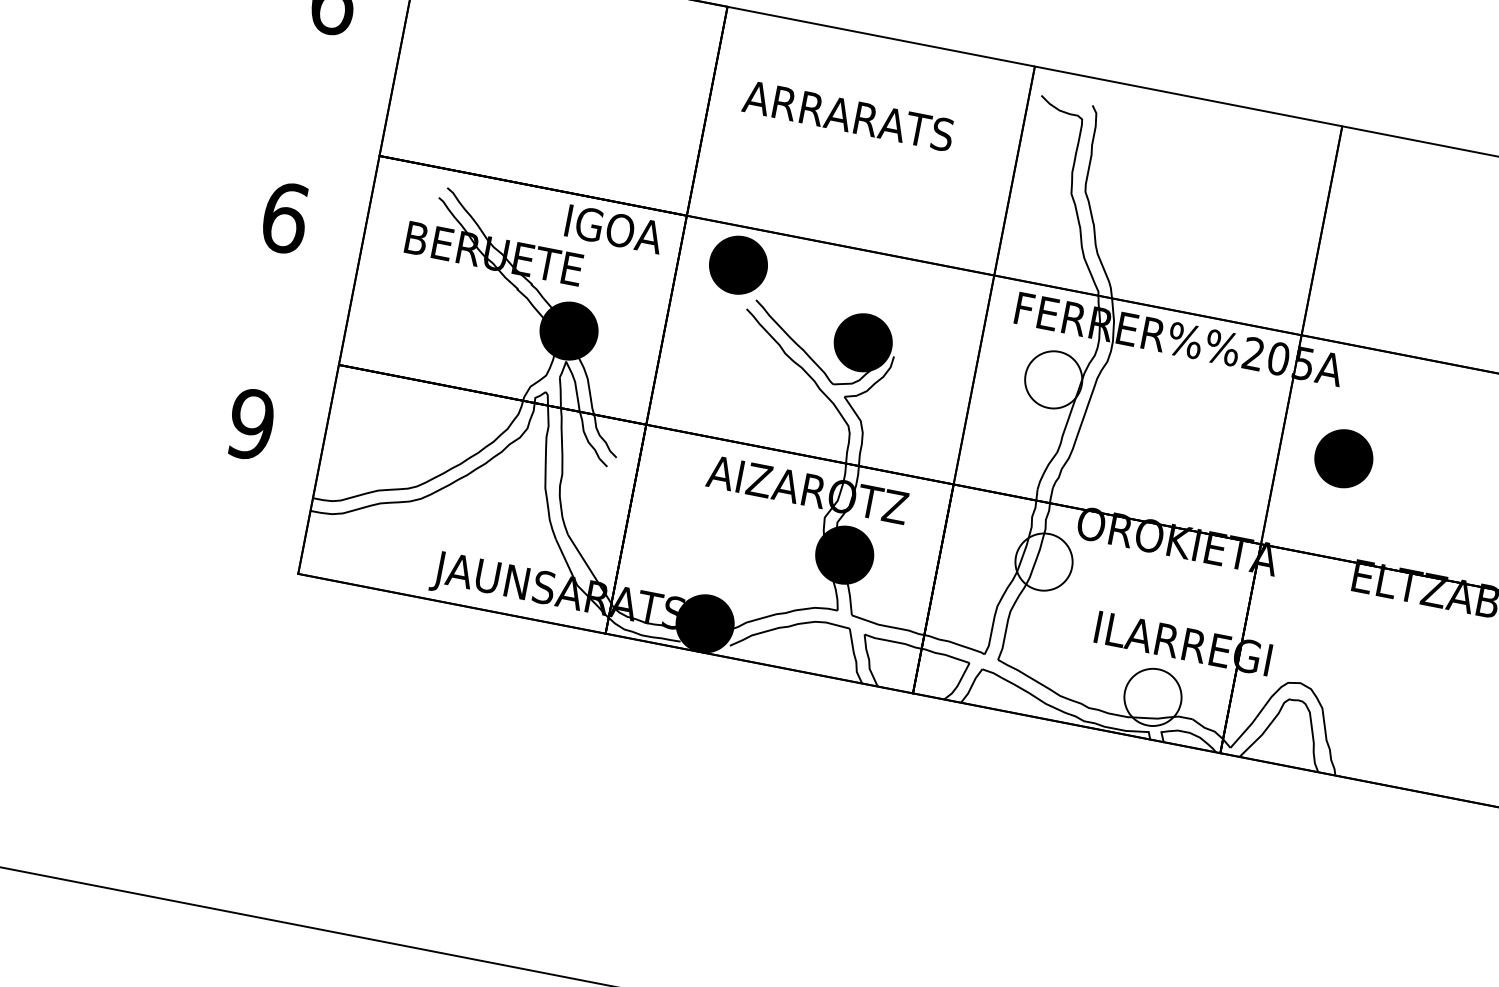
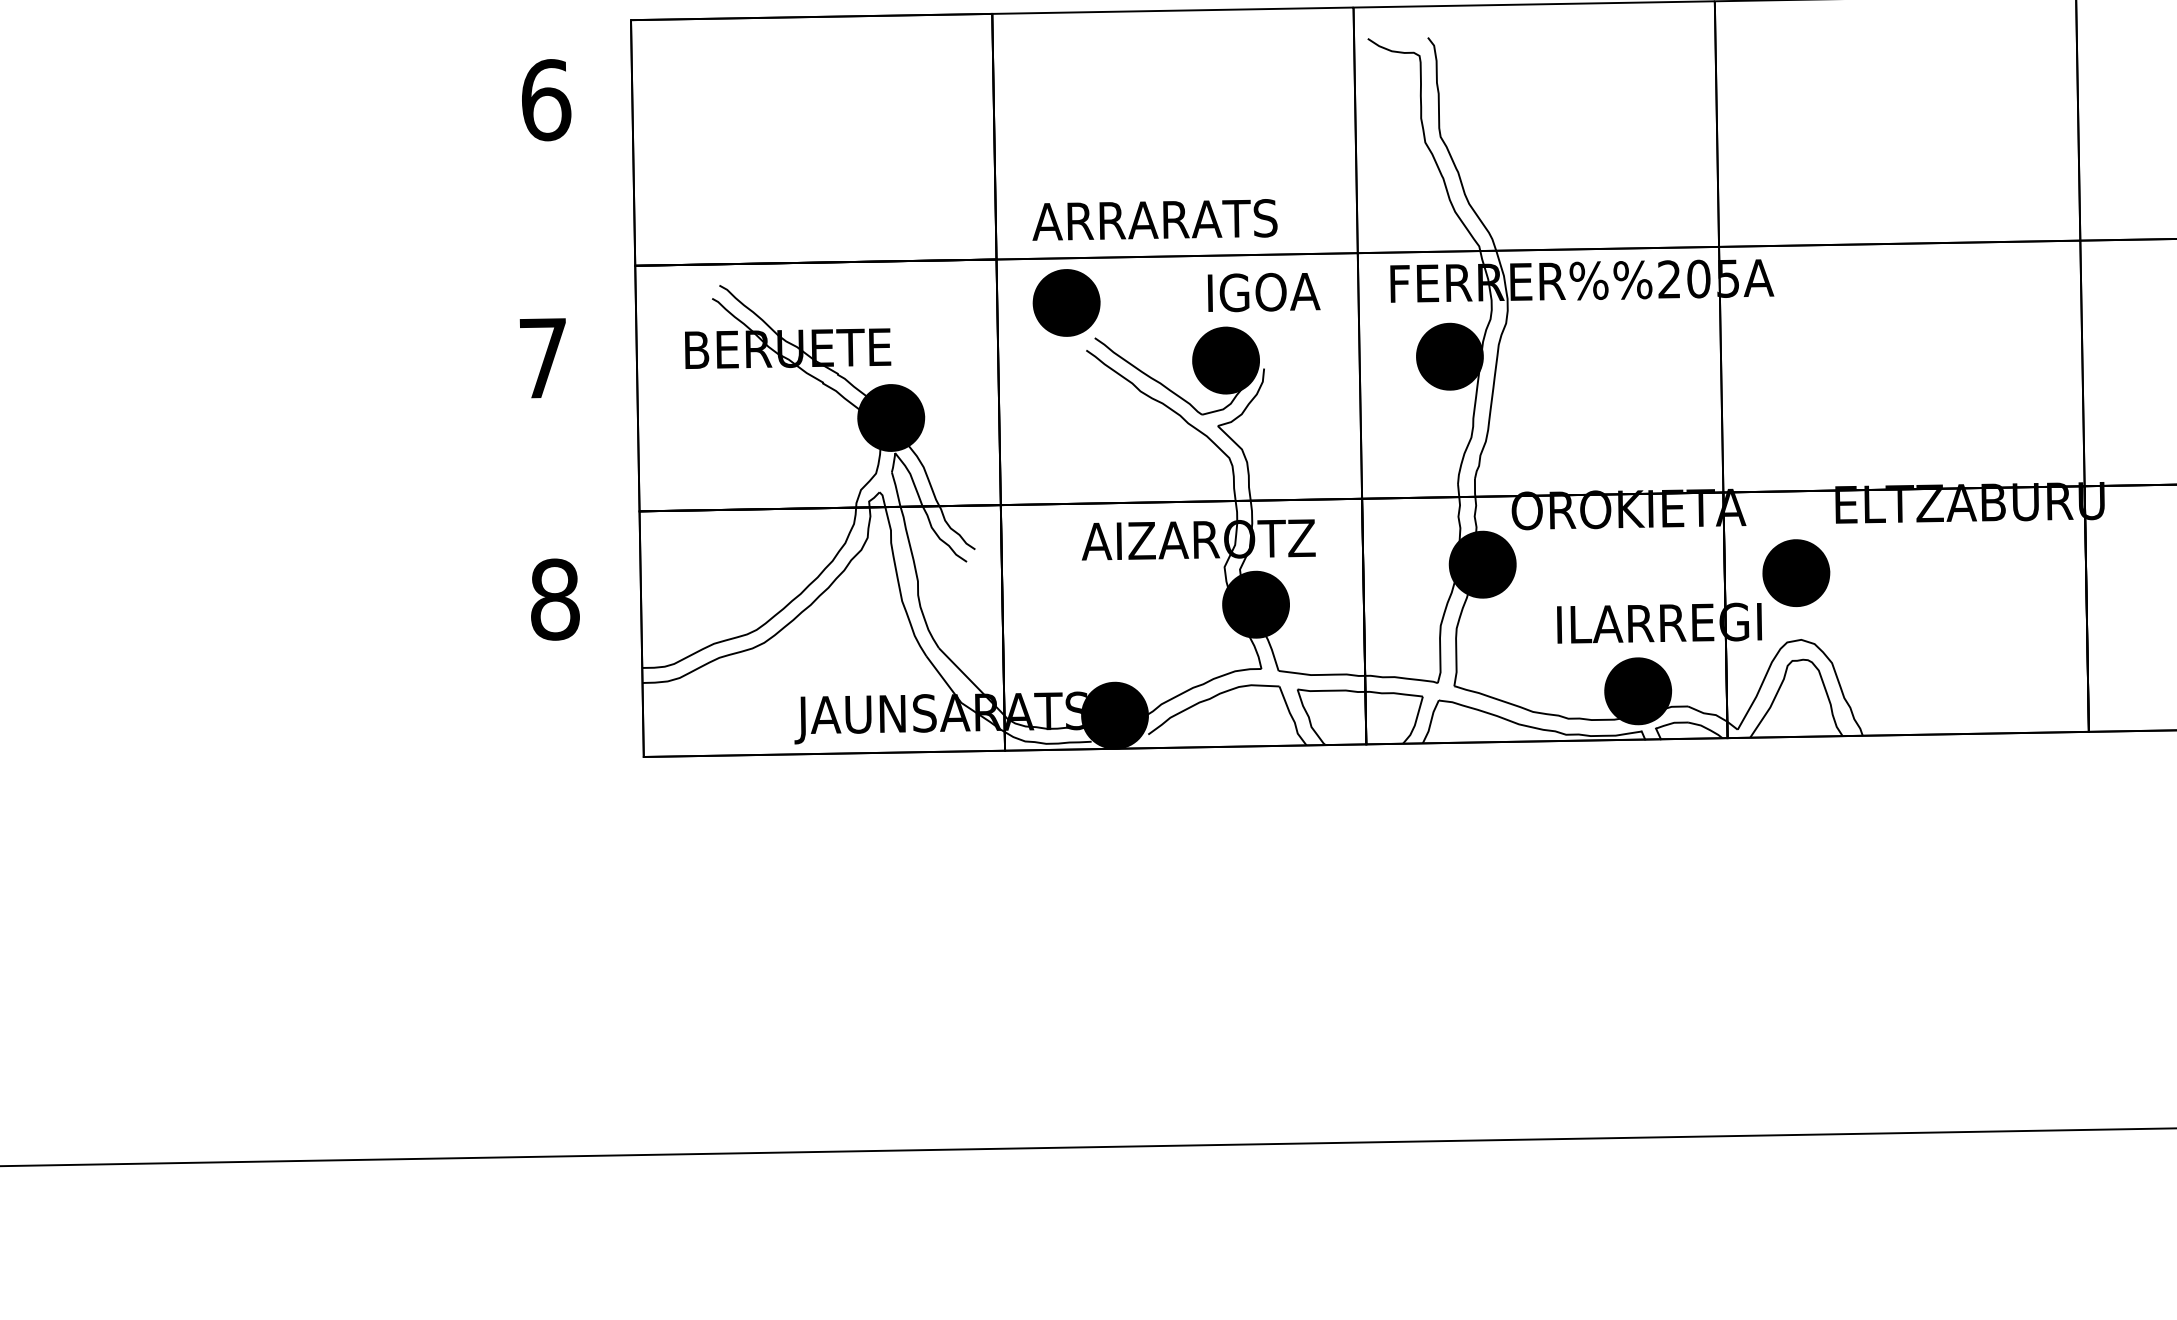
text: (848, 115) -> (1154, 219), moved
text: (285, 218) -> (543, 358), 6 -> 7
text: (613, 229) -> (1263, 292), moved
fill: (1053, 379) -> (1449, 356), added
text: (250, 424) -> (554, 599), 9 -> 8
part: (1344, 458) -> (1796, 572), moved
fill: (1043, 561) -> (1482, 564), added
fill: (1153, 697) -> (1638, 691), added

